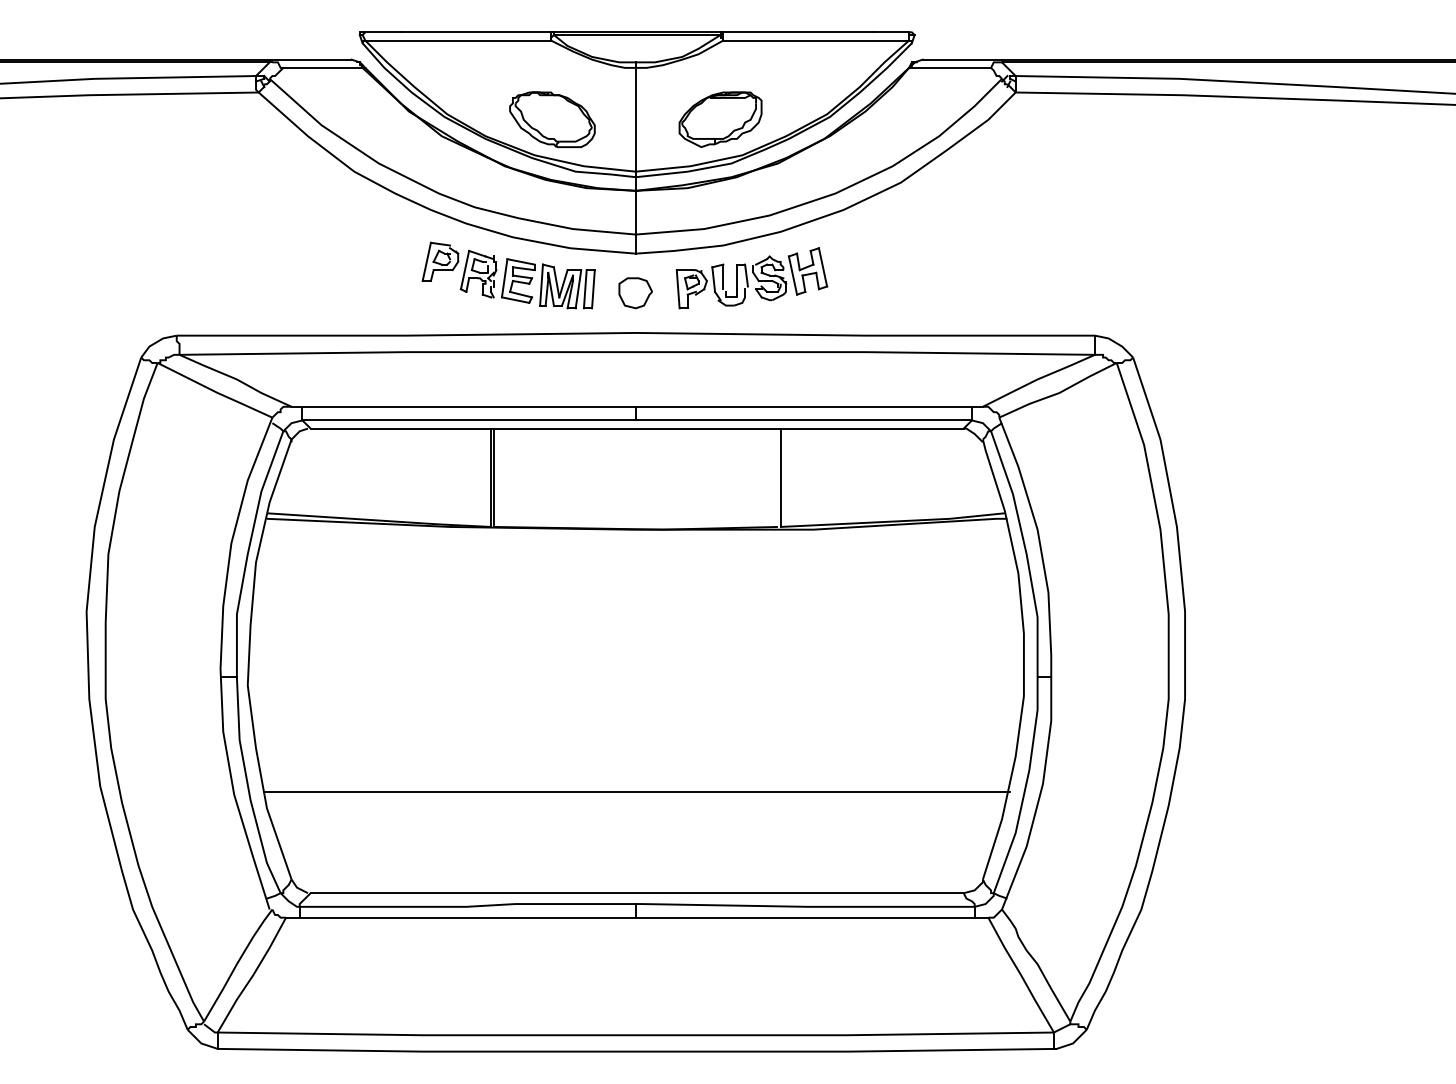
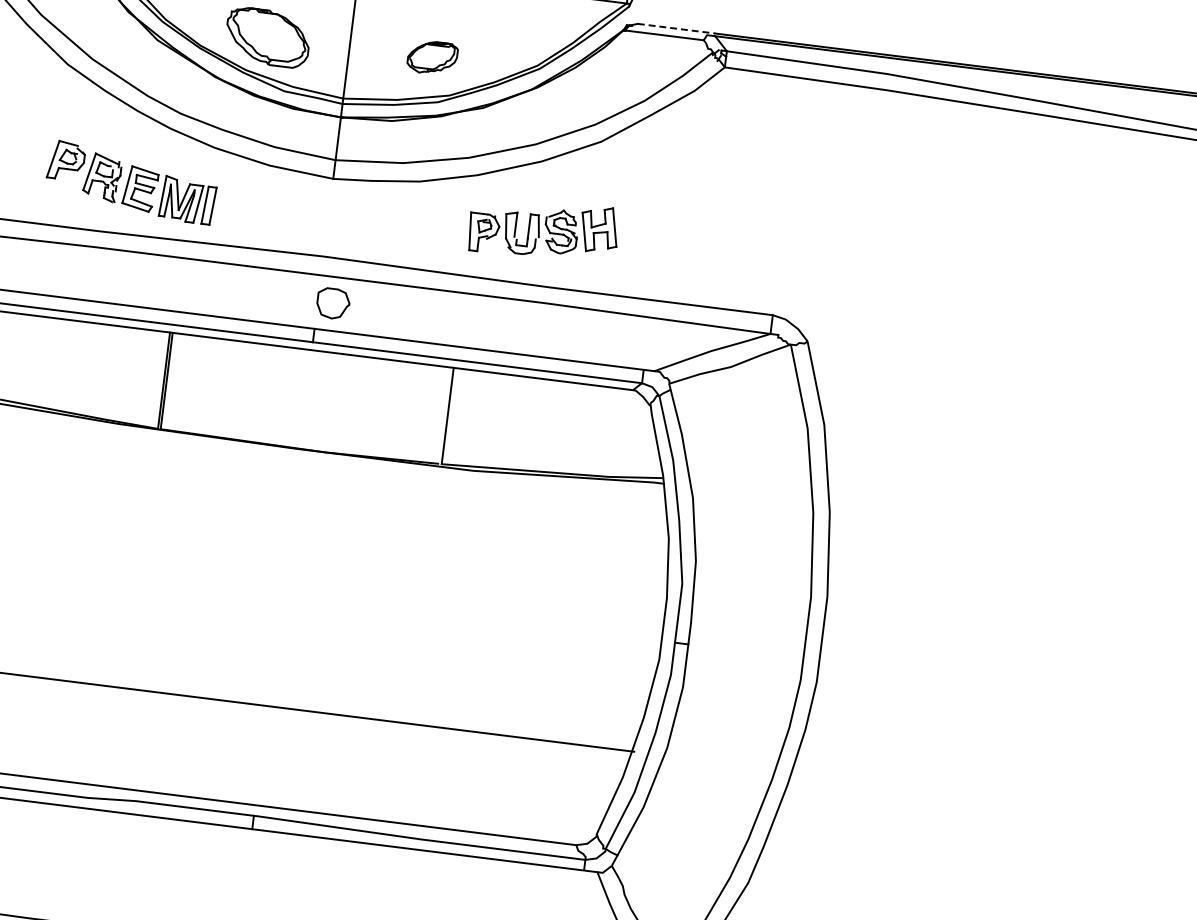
line: (962, 59) -> (676, 28), solid -> dashed
part: (720, 119) -> (432, 57), size x0.6
part: (508, 275) -> (131, 182), moved
part: (751, 278) -> (543, 229), moved
part: (635, 293) -> (333, 304), moved

